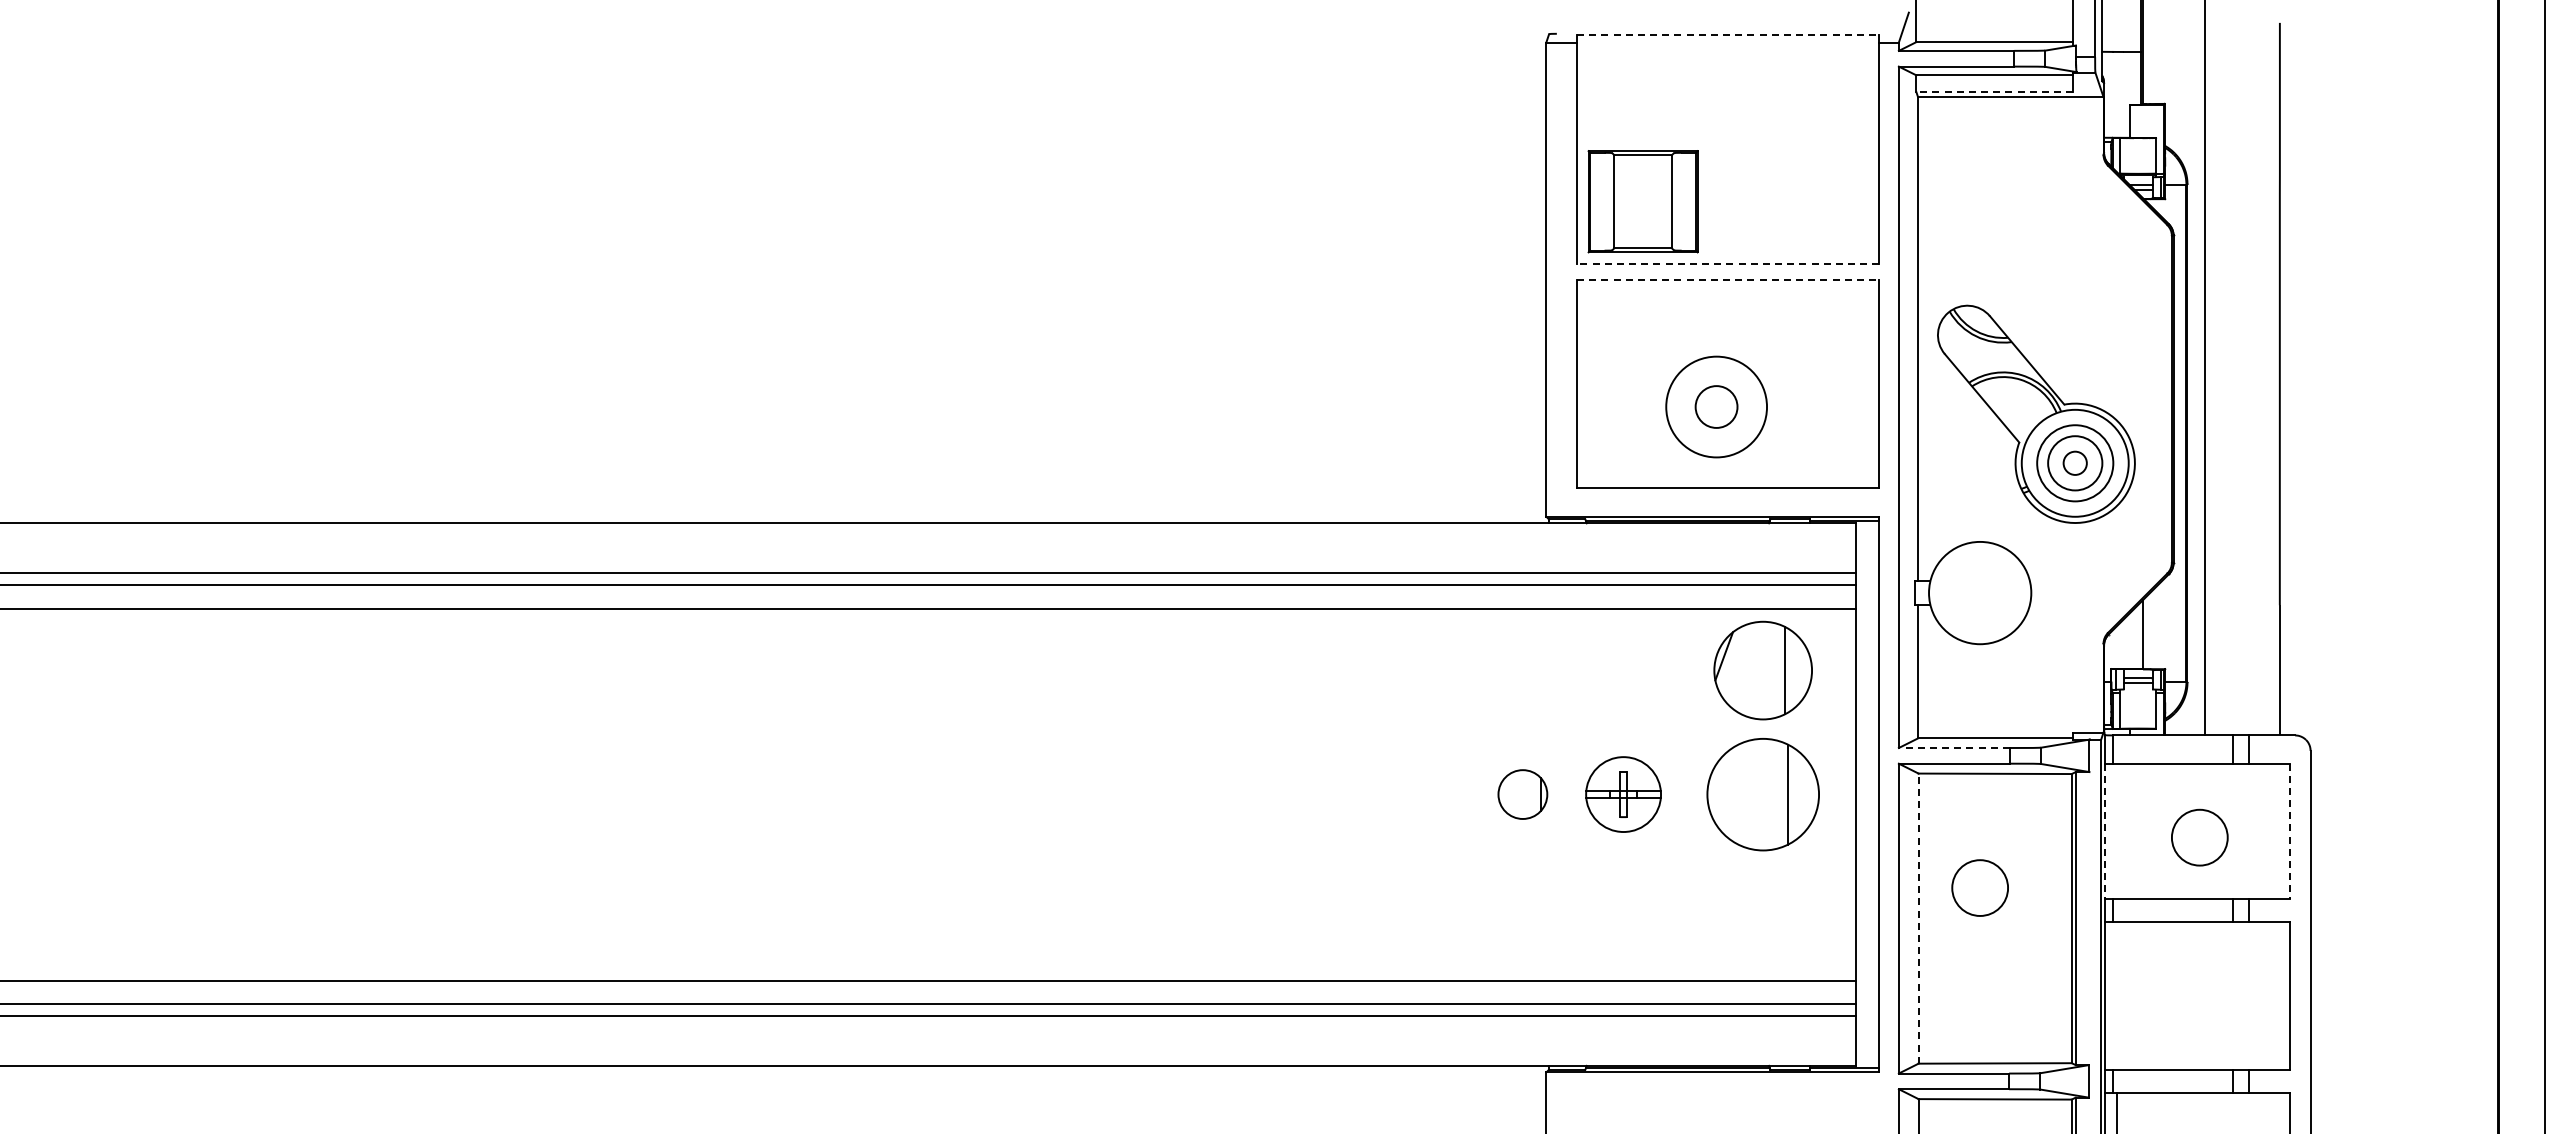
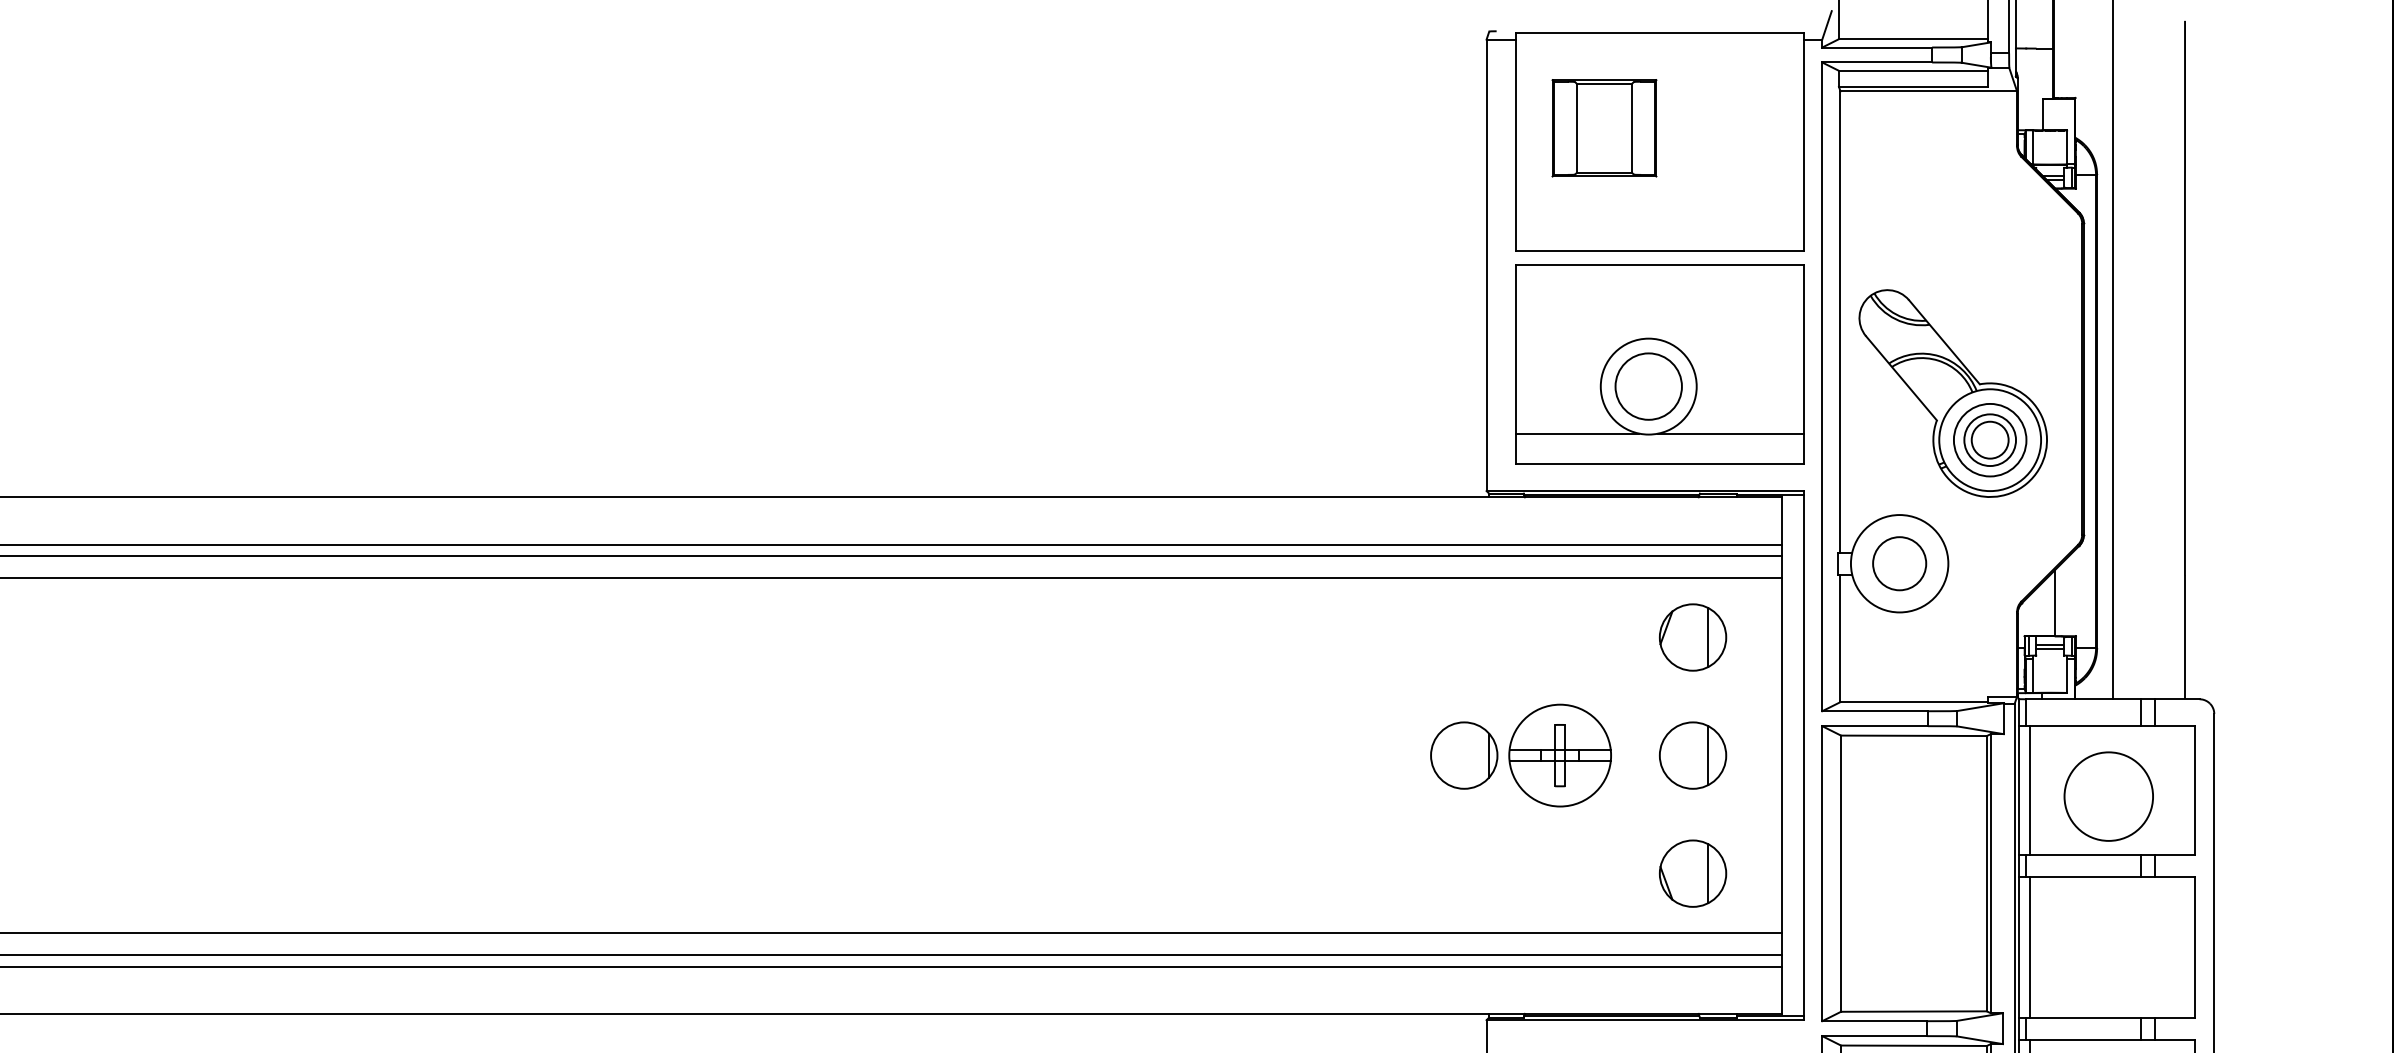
line: (1728, 35) -> (1660, 32), dashed -> solid
line: (1994, 92) -> (1913, 87), dashed -> solid
part: (1642, 201) -> (1603, 128), moved
line: (1727, 264) -> (1659, 250), dashed -> solid
line: (1728, 279) -> (1660, 265), dashed -> solid
circle: (1716, 406) -> (1648, 386), size x1.67
line: (1641, 456) -> (1577, 433), added
line: (1802, 456) -> (1730, 433), added
circle: (2074, 462) -> (1989, 439), size x1.67
part: (1762, 670) -> (1692, 637), size x0.71
line: (1954, 747) -> (1875, 710), dashed -> solid
part: (1522, 794) -> (1463, 755), size x1.43
part: (1623, 794) -> (1560, 755), size x1.43
part: (1762, 794) -> (1692, 755), size x0.62
line: (2105, 831) -> (2018, 790), dashed -> solid
line: (2117, 831) -> (2030, 790), added
line: (2290, 831) -> (2195, 790), dashed -> solid
circle: (2199, 837) -> (2108, 796), size x1.67
circle: (1979, 887) -> (1899, 563), moved
part: (1762, 918) -> (1692, 873), added
line: (1918, 918) -> (1840, 873), dashed -> solid
line: (2117, 995) -> (2030, 946), added

